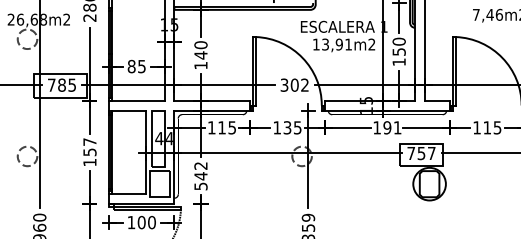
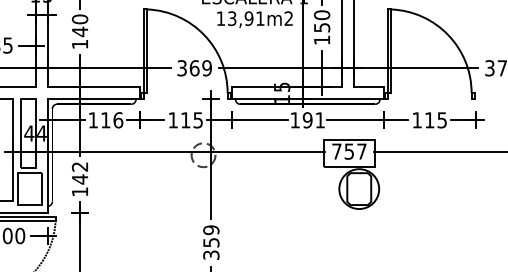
text: (299, 84) -> (200, 67), 302 -> 369
text: (232, 127) -> (118, 119), 115 -> 116
text: (287, 127) -> (185, 119), 135 -> 115
text: (200, 186) -> (79, 191), 542 -> 142

